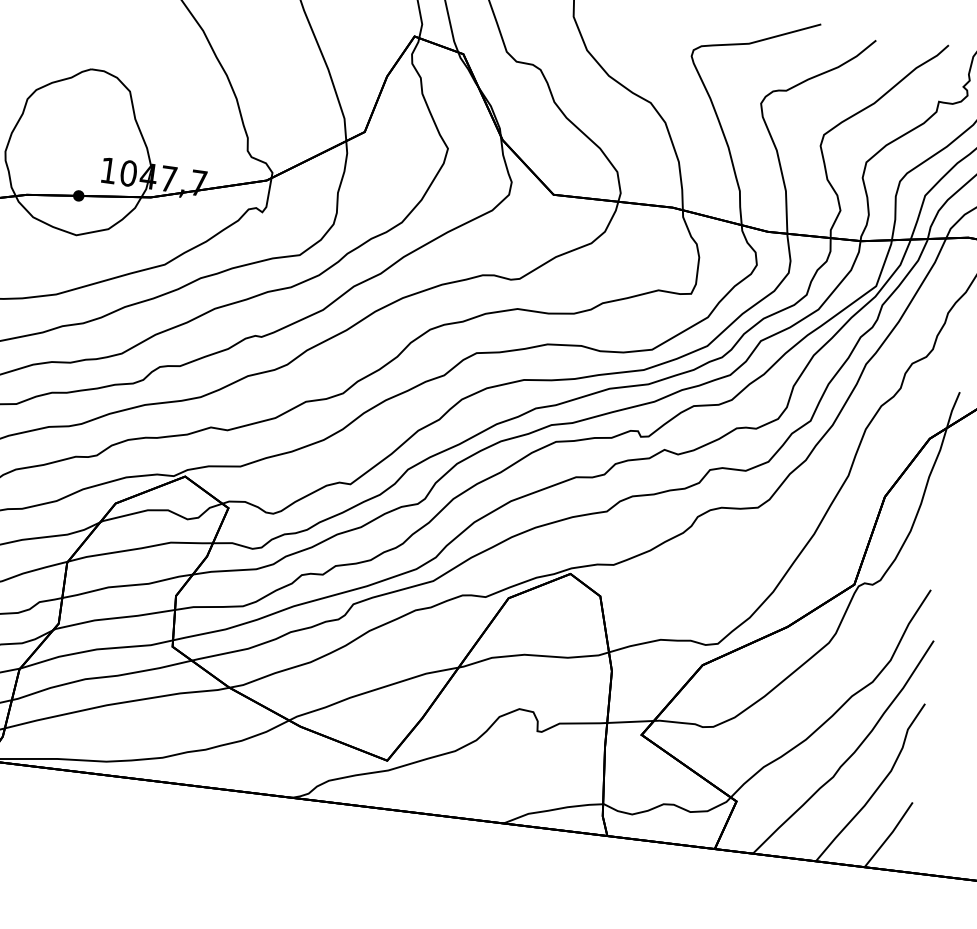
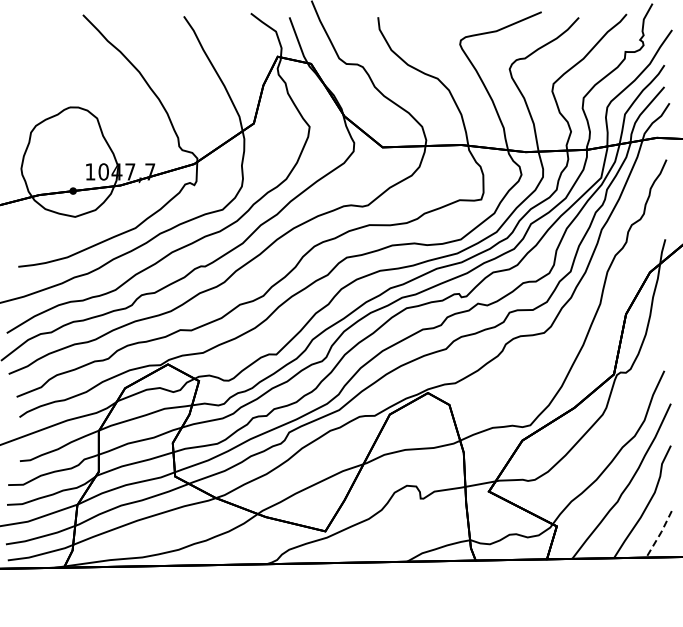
line: (889, 835) -> (659, 534), solid -> dashed

